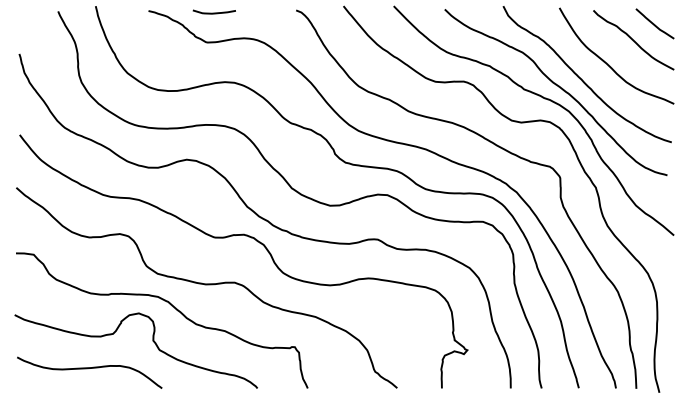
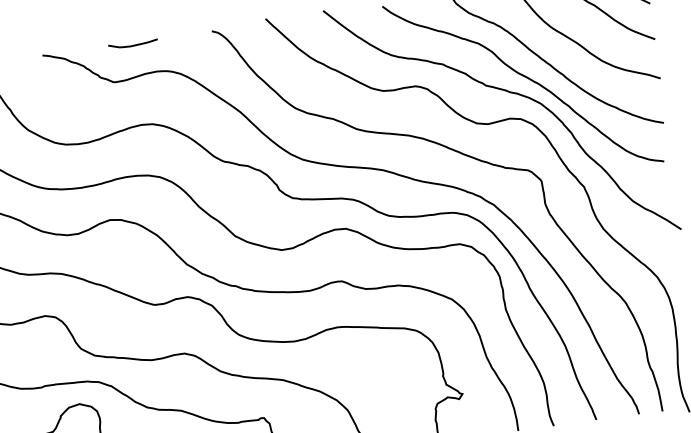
curve: (213, 12) -> (132, 44), moved

